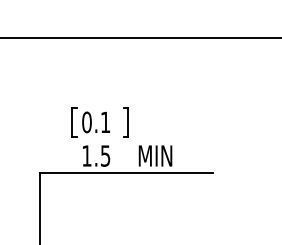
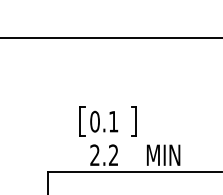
text: (96, 155) -> (104, 154), 1.5 -> 2.2

